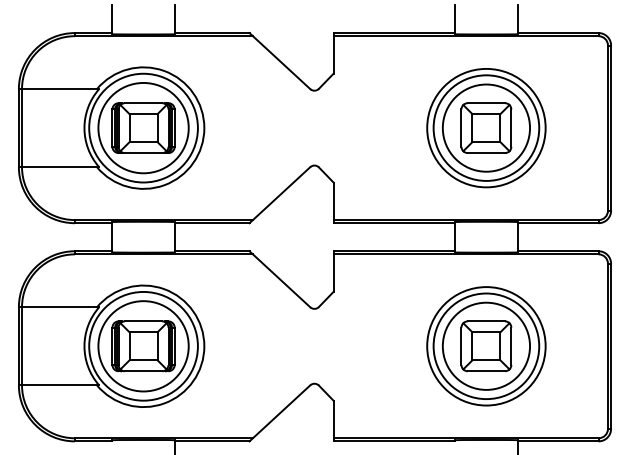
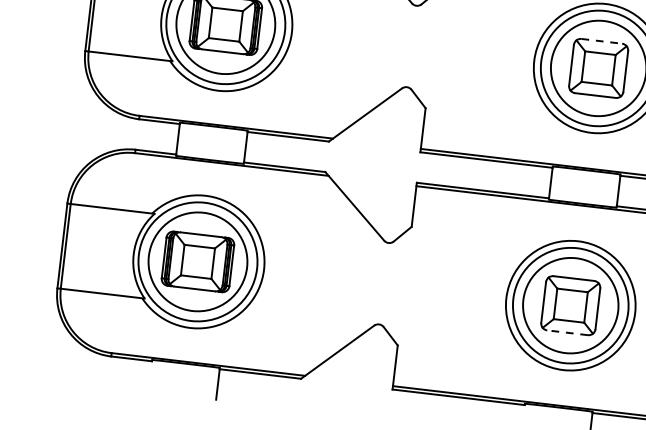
line: (486, 103) -> (601, 41), solid -> dashed
line: (486, 371) -> (567, 333), solid -> dashed

